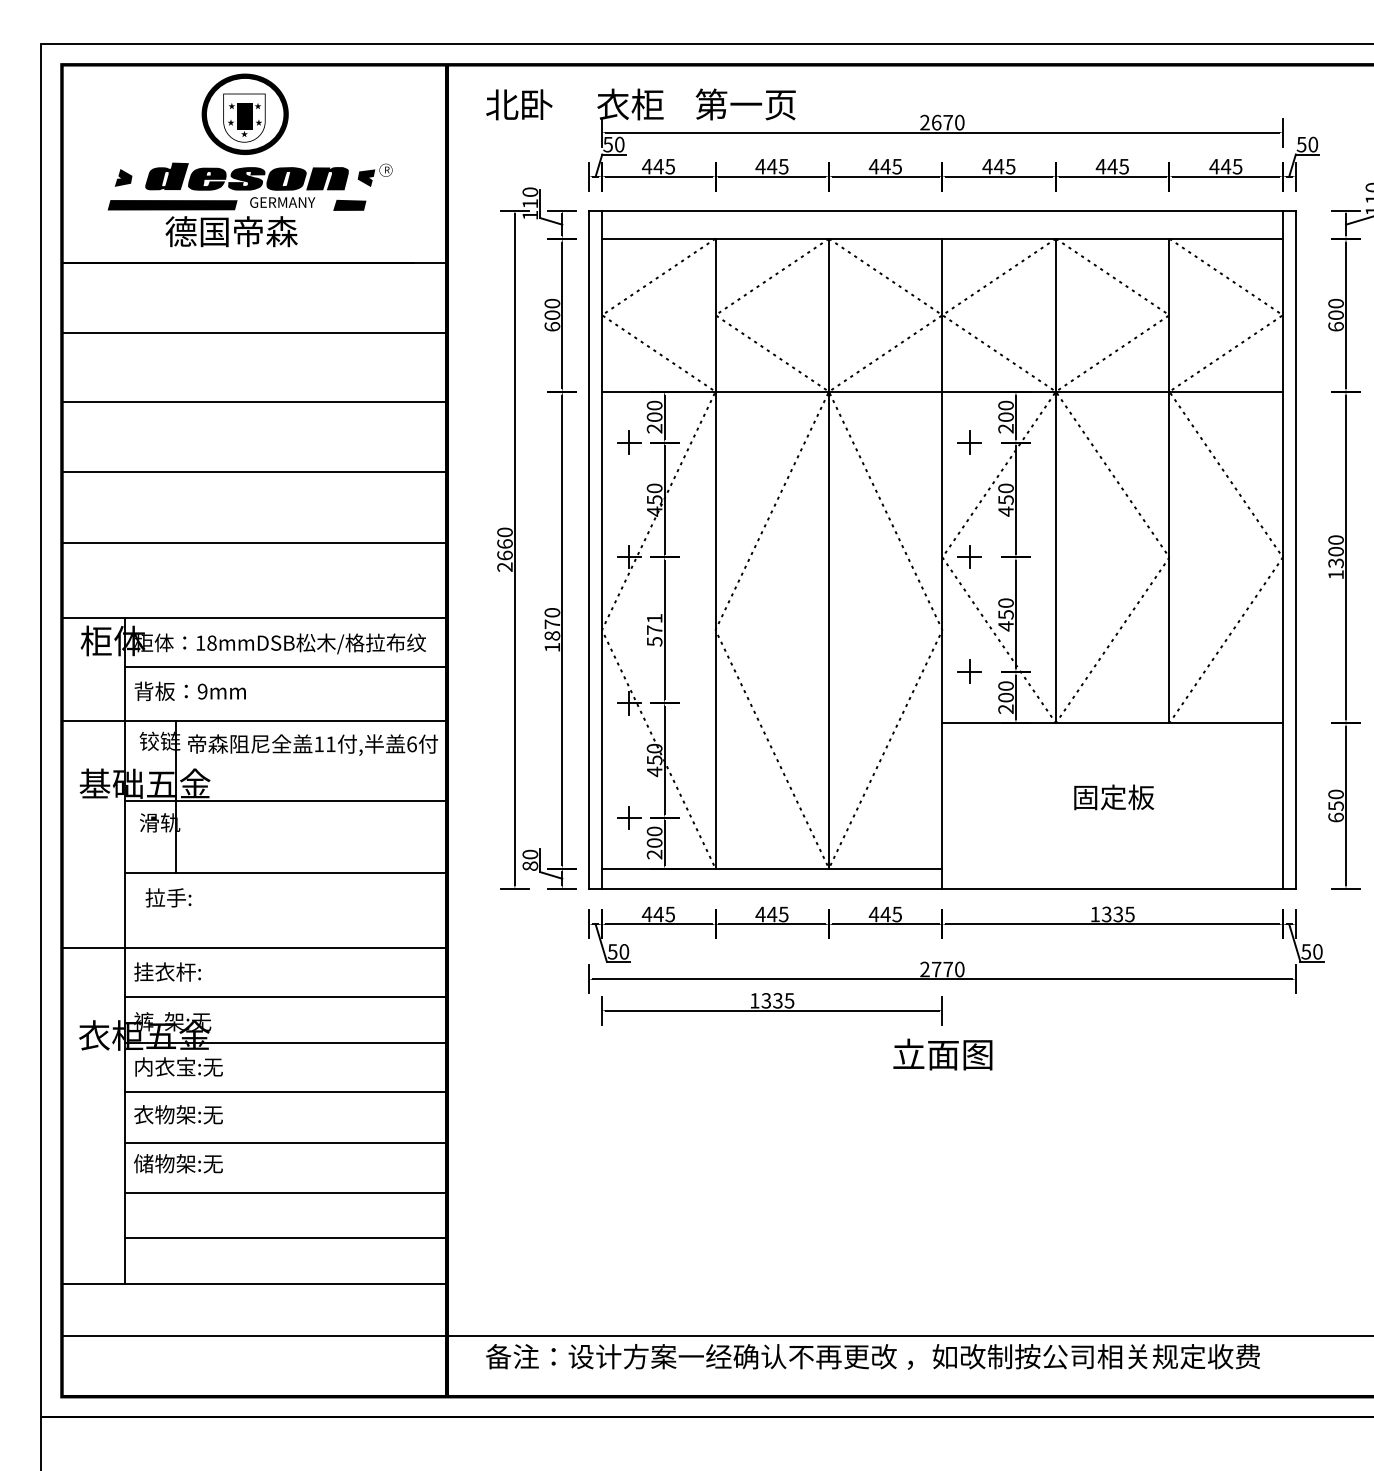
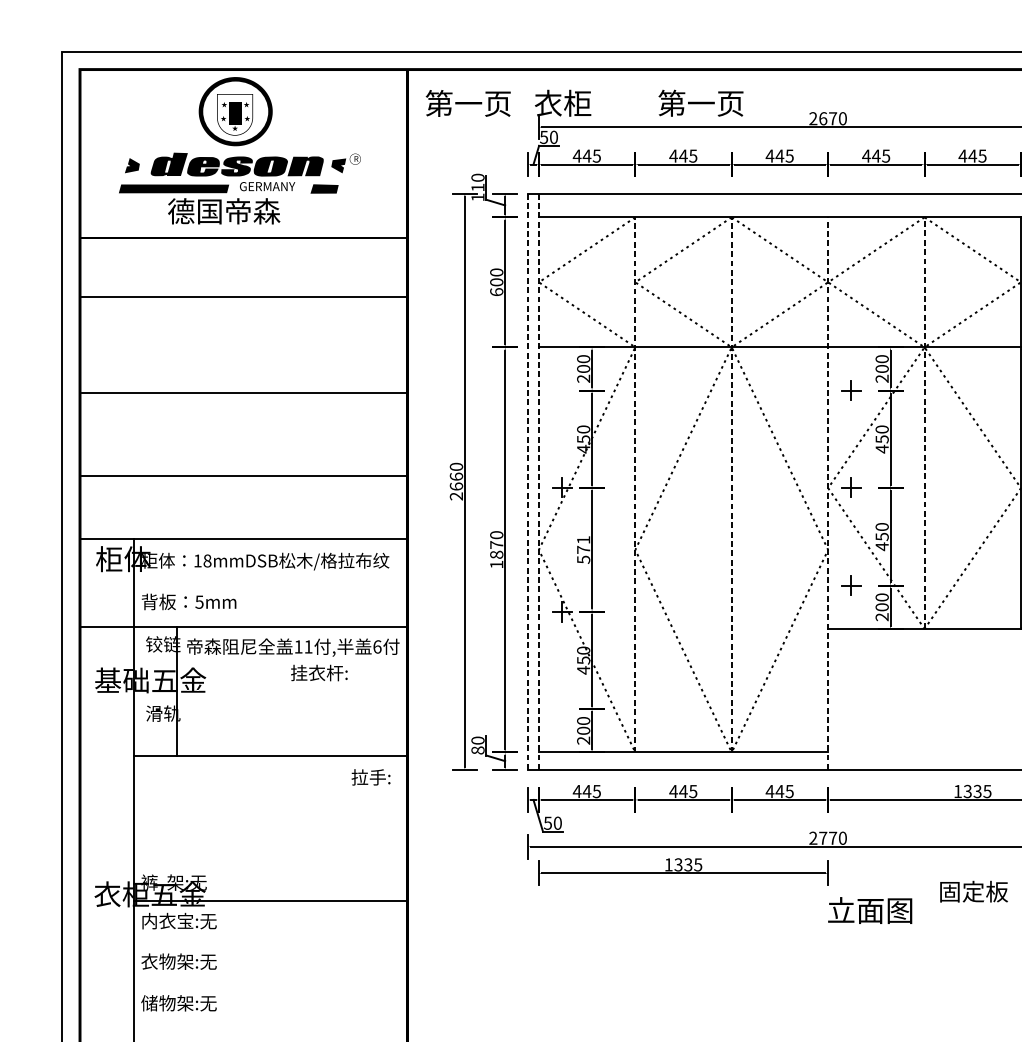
text: (518, 104) -> (467, 103), 北卧 -> 第一页
text: (745, 104) -> (700, 103), moved
line: (255, 401) -> (244, 393), moved
part: (629, 442) -> (562, 390), removed
line: (253, 472) -> (242, 415), removed
line: (1055, 480) -> (924, 422), solid -> dashed
line: (589, 549) -> (528, 481), solid -> dashed
line: (602, 549) -> (539, 481), solid -> dashed
line: (715, 553) -> (635, 484), solid -> dashed
line: (829, 553) -> (732, 484), solid -> dashed
line: (942, 563) -> (828, 493), solid -> dashed
line: (285, 667) -> (269, 581), removed
text: (202, 691) -> (199, 602), 9mm -> 5mm
text: (1114, 797) -> (974, 891), moved
line: (285, 801) -> (269, 695), removed
part: (629, 817) -> (562, 709), removed
text: (168, 897) -> (371, 777), moved
line: (253, 947) -> (242, 819), removed
text: (167, 971) -> (319, 672), moved
line: (285, 996) -> (269, 861), removed
text: (942, 1054) -> (869, 910), moved
line: (285, 1092) -> (269, 942), removed
line: (285, 1142) -> (269, 985), removed
line: (285, 1192) -> (269, 1027), removed

